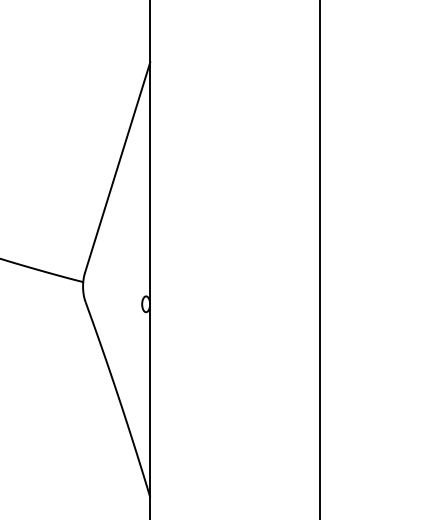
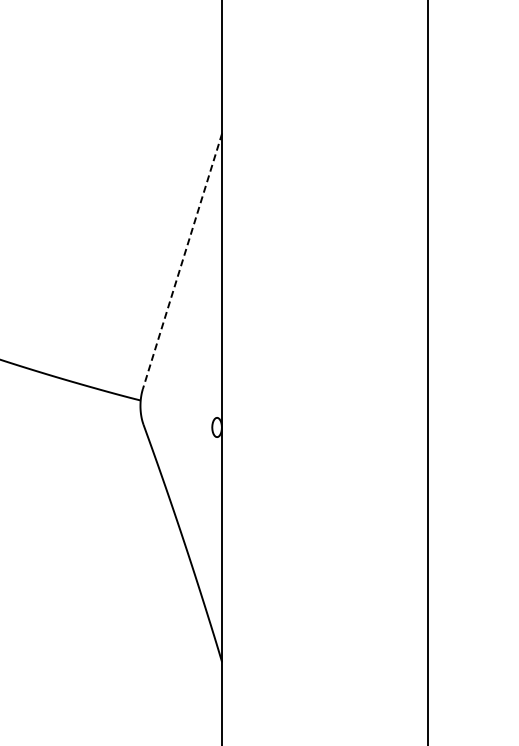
line: (117, 167) -> (182, 261), solid -> dashed

